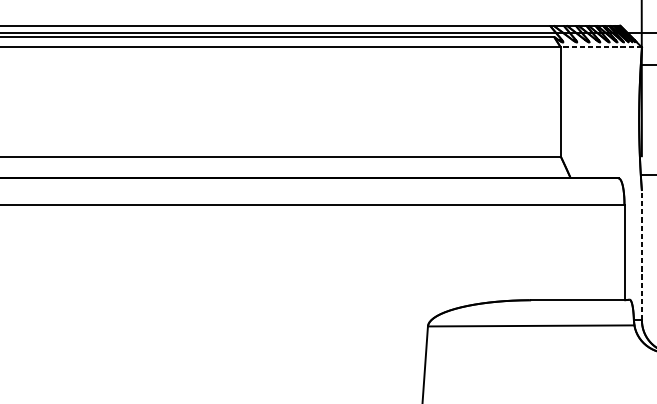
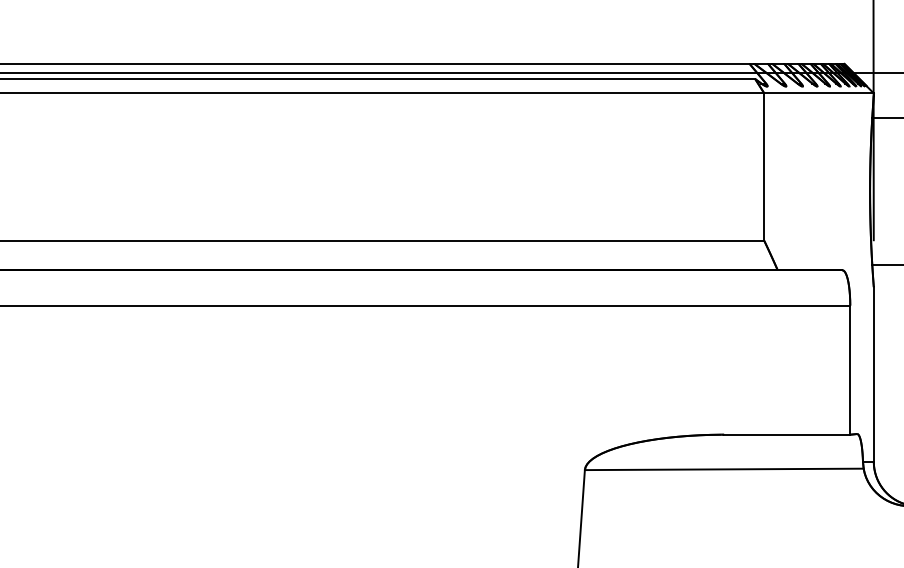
line: (601, 47) -> (819, 93), dashed -> solid
line: (641, 254) -> (873, 373), dashed -> solid

